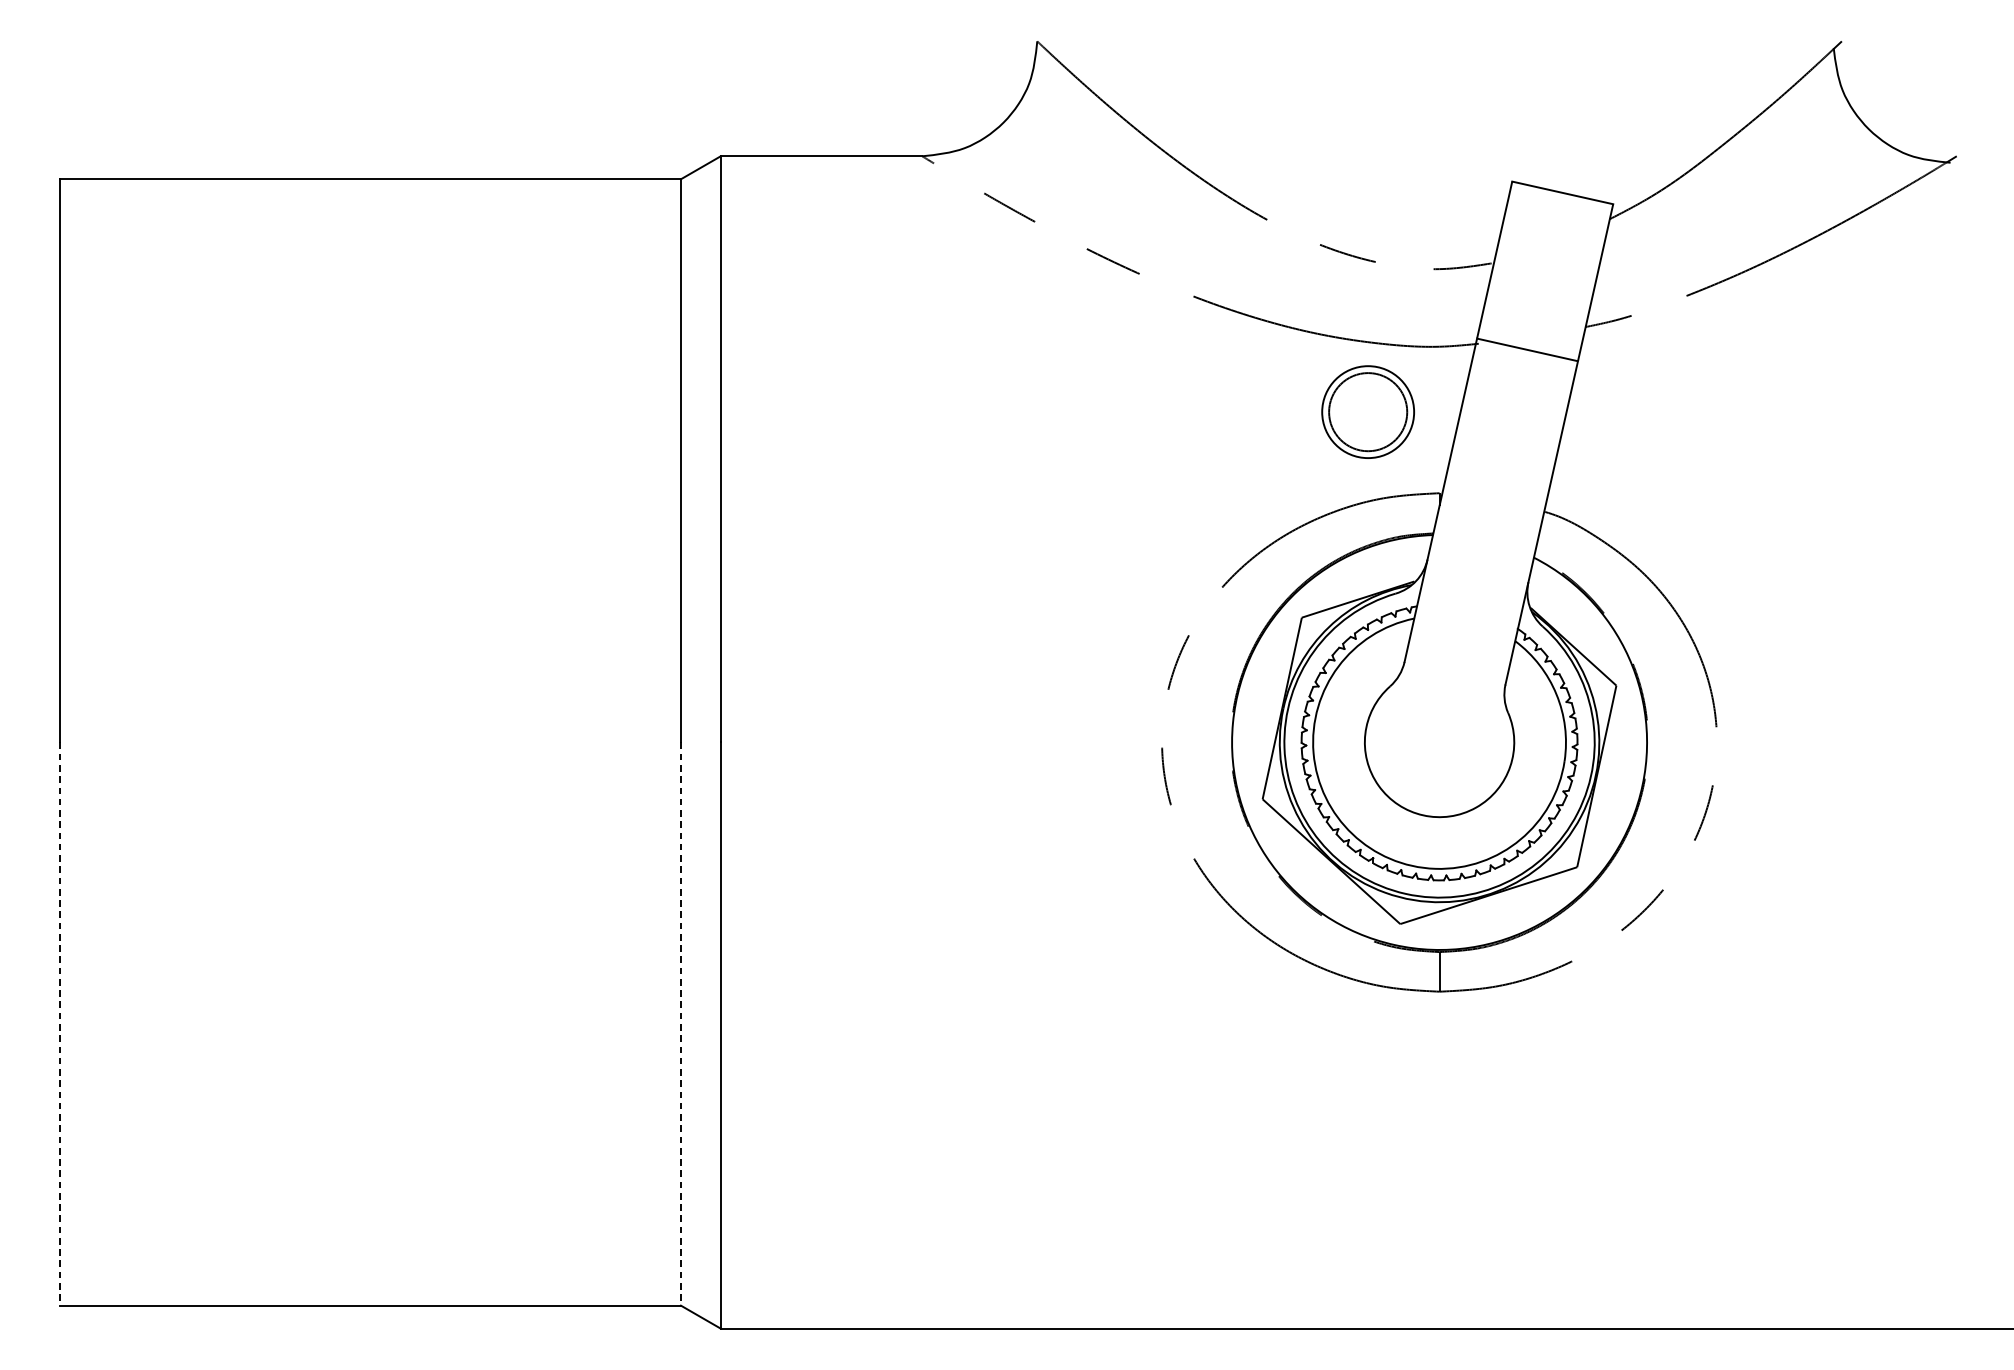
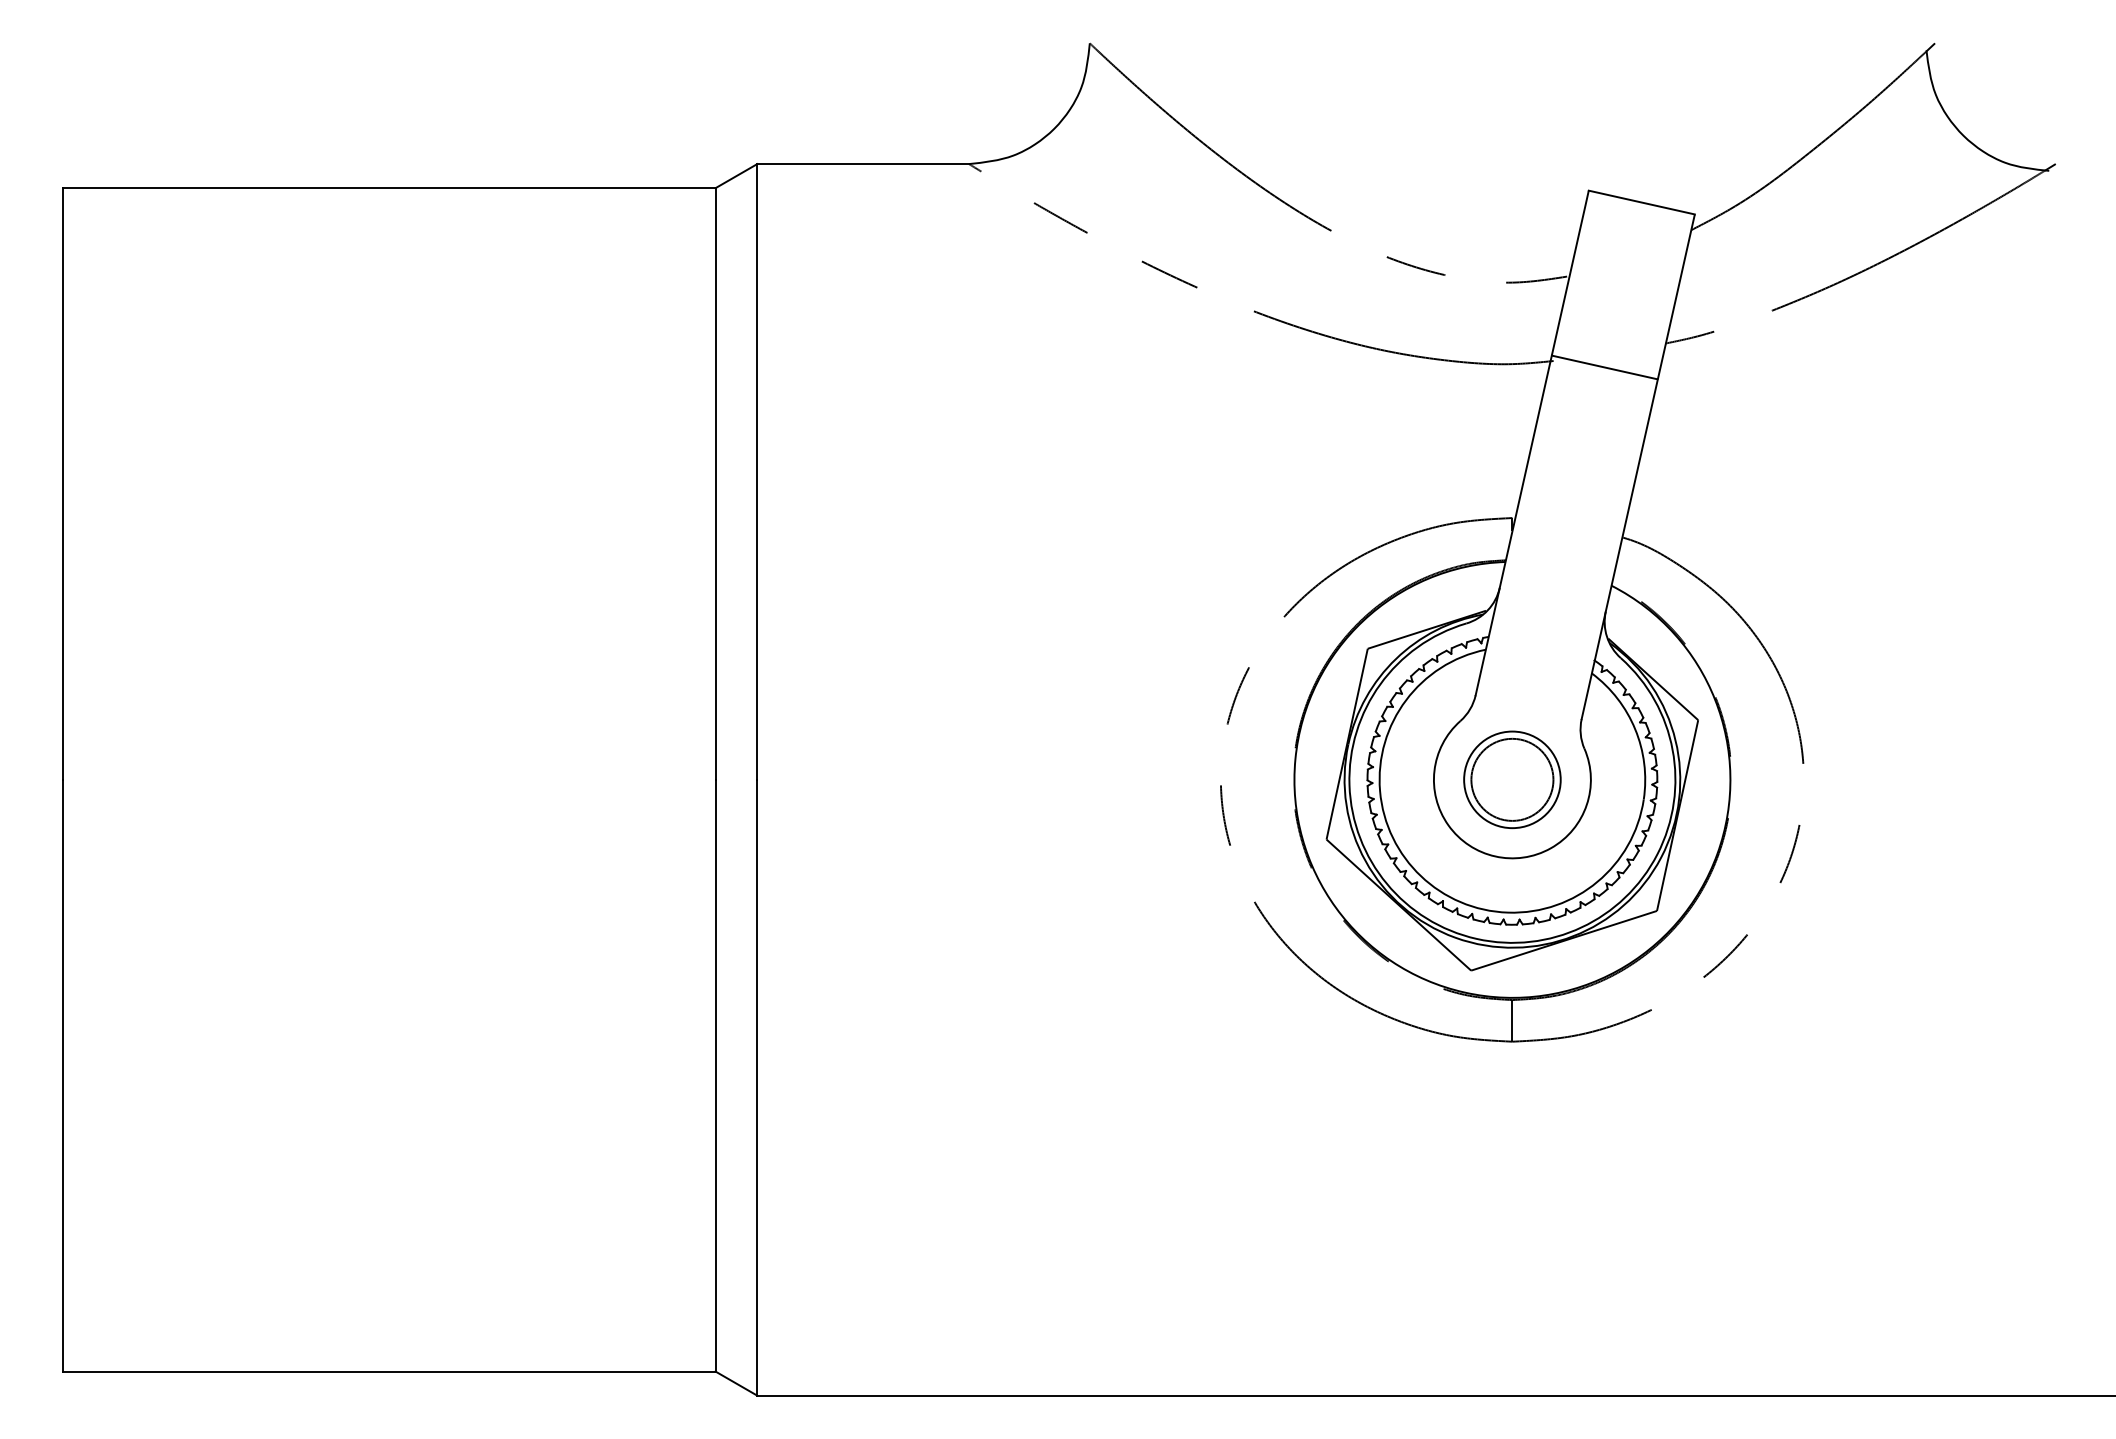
part: (1368, 411) -> (1512, 779), moved
line: (60, 1023) -> (63, 1075), dashed -> solid
line: (680, 1023) -> (715, 1075), dashed -> solid

